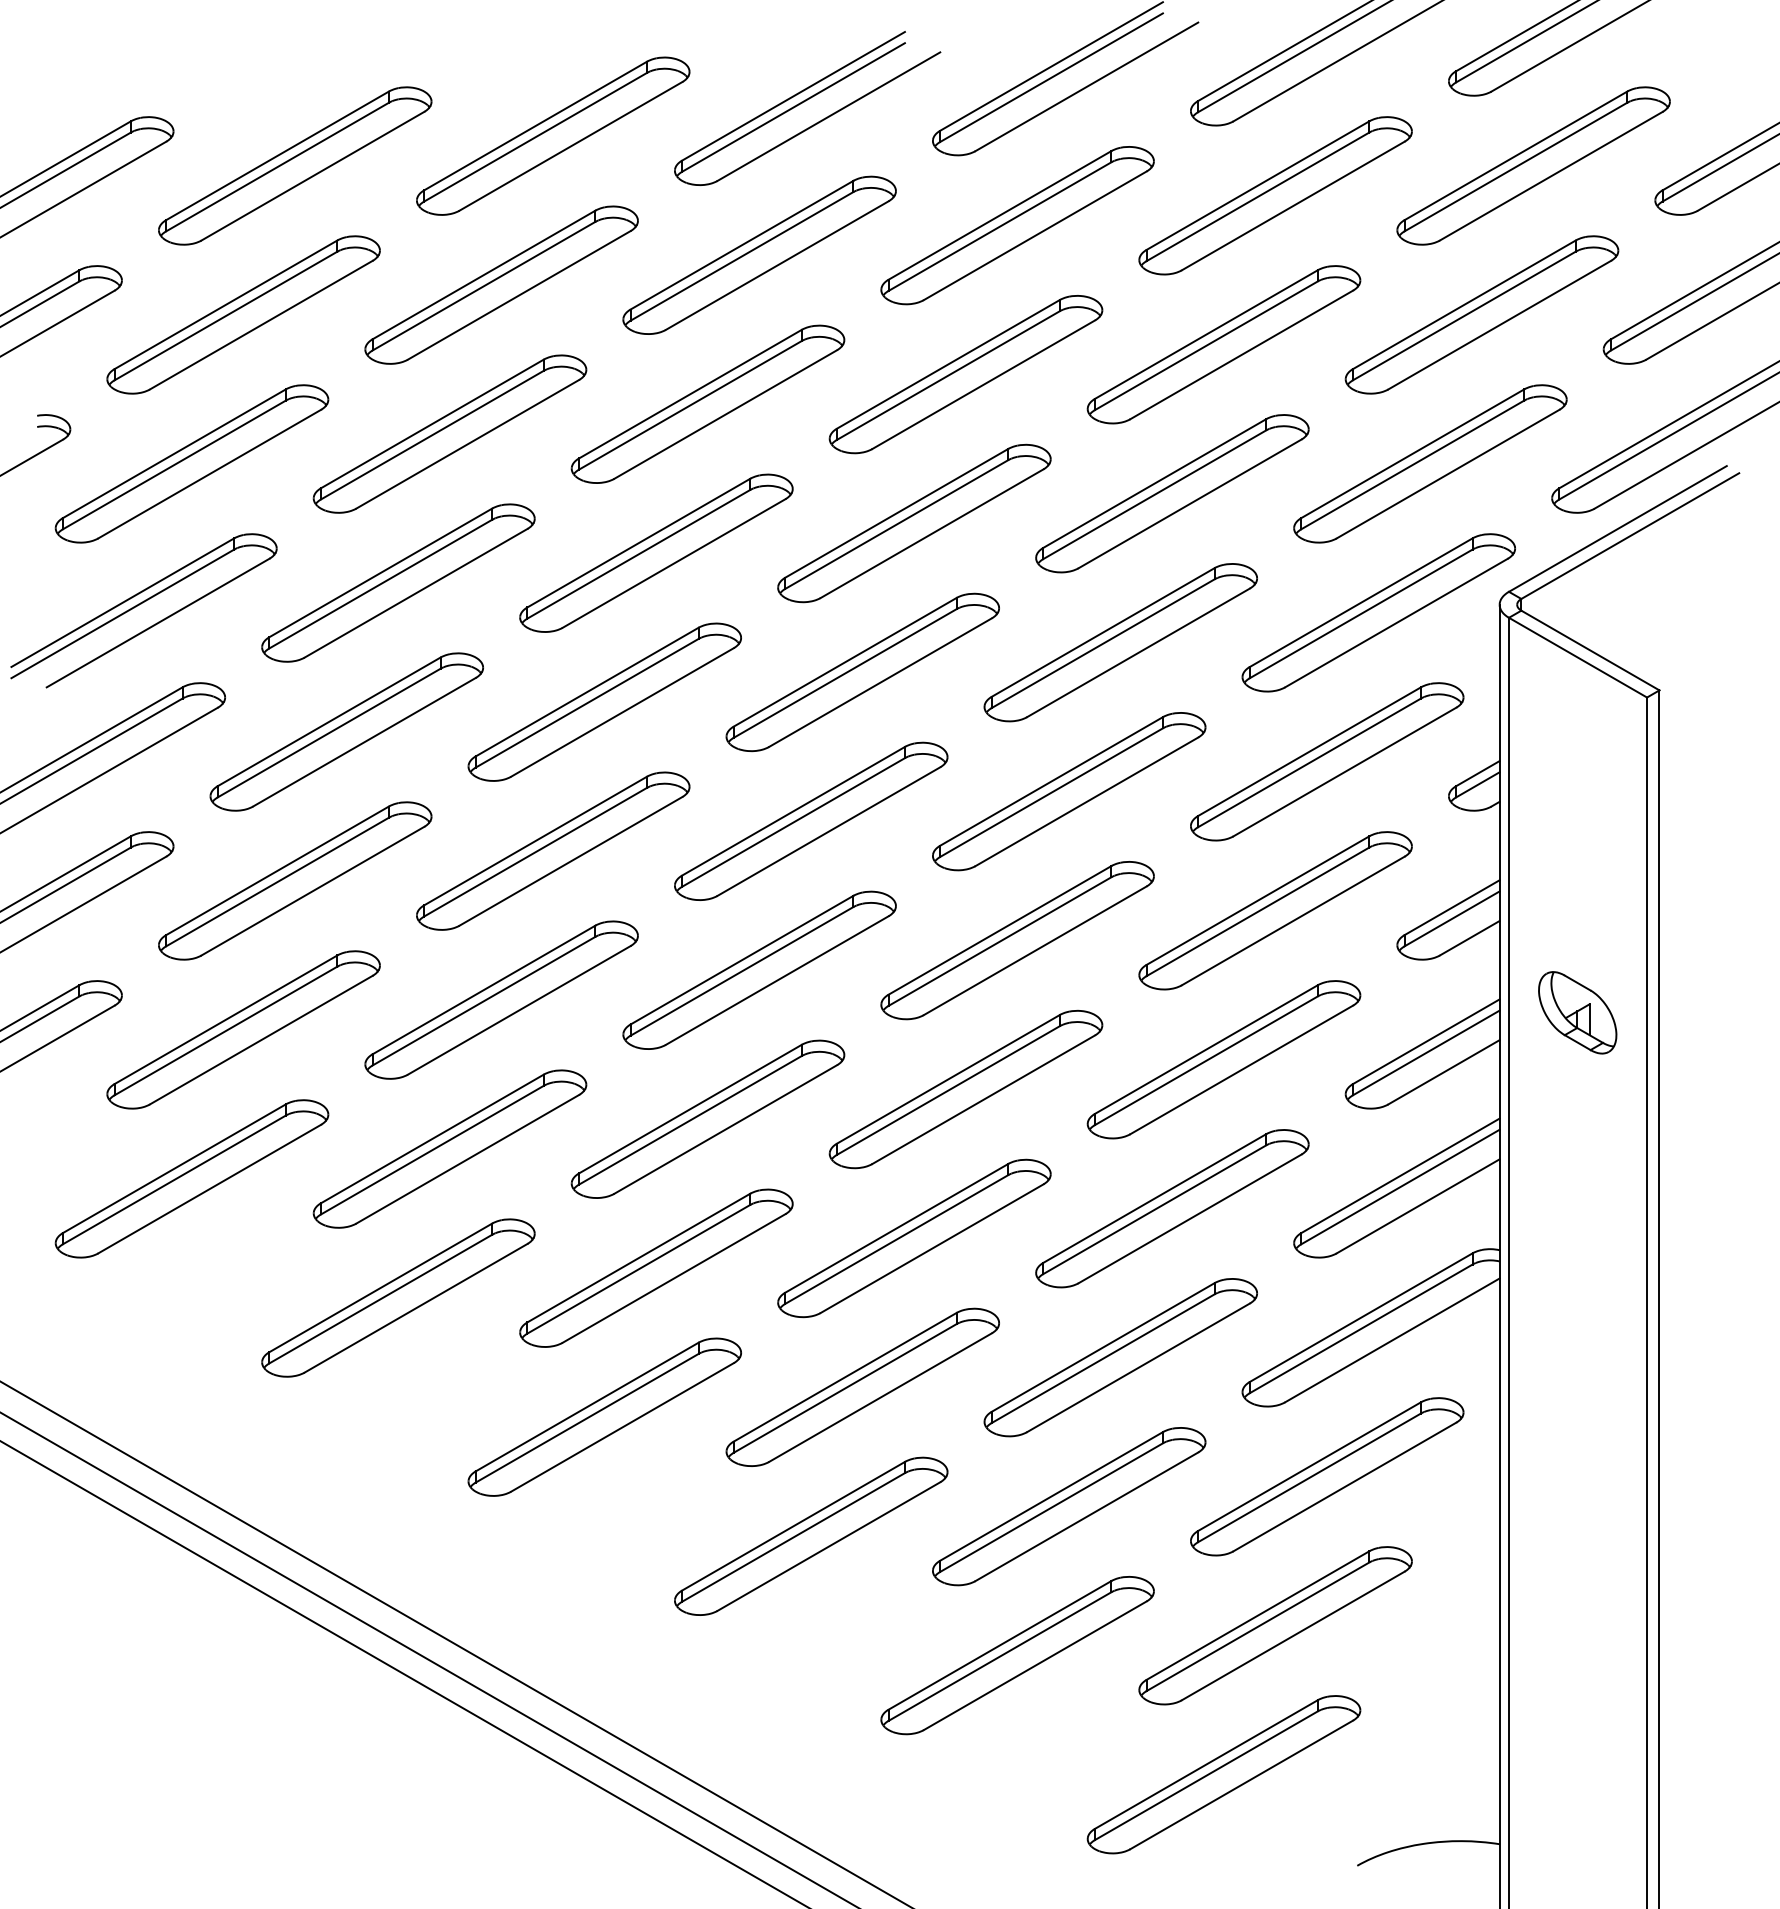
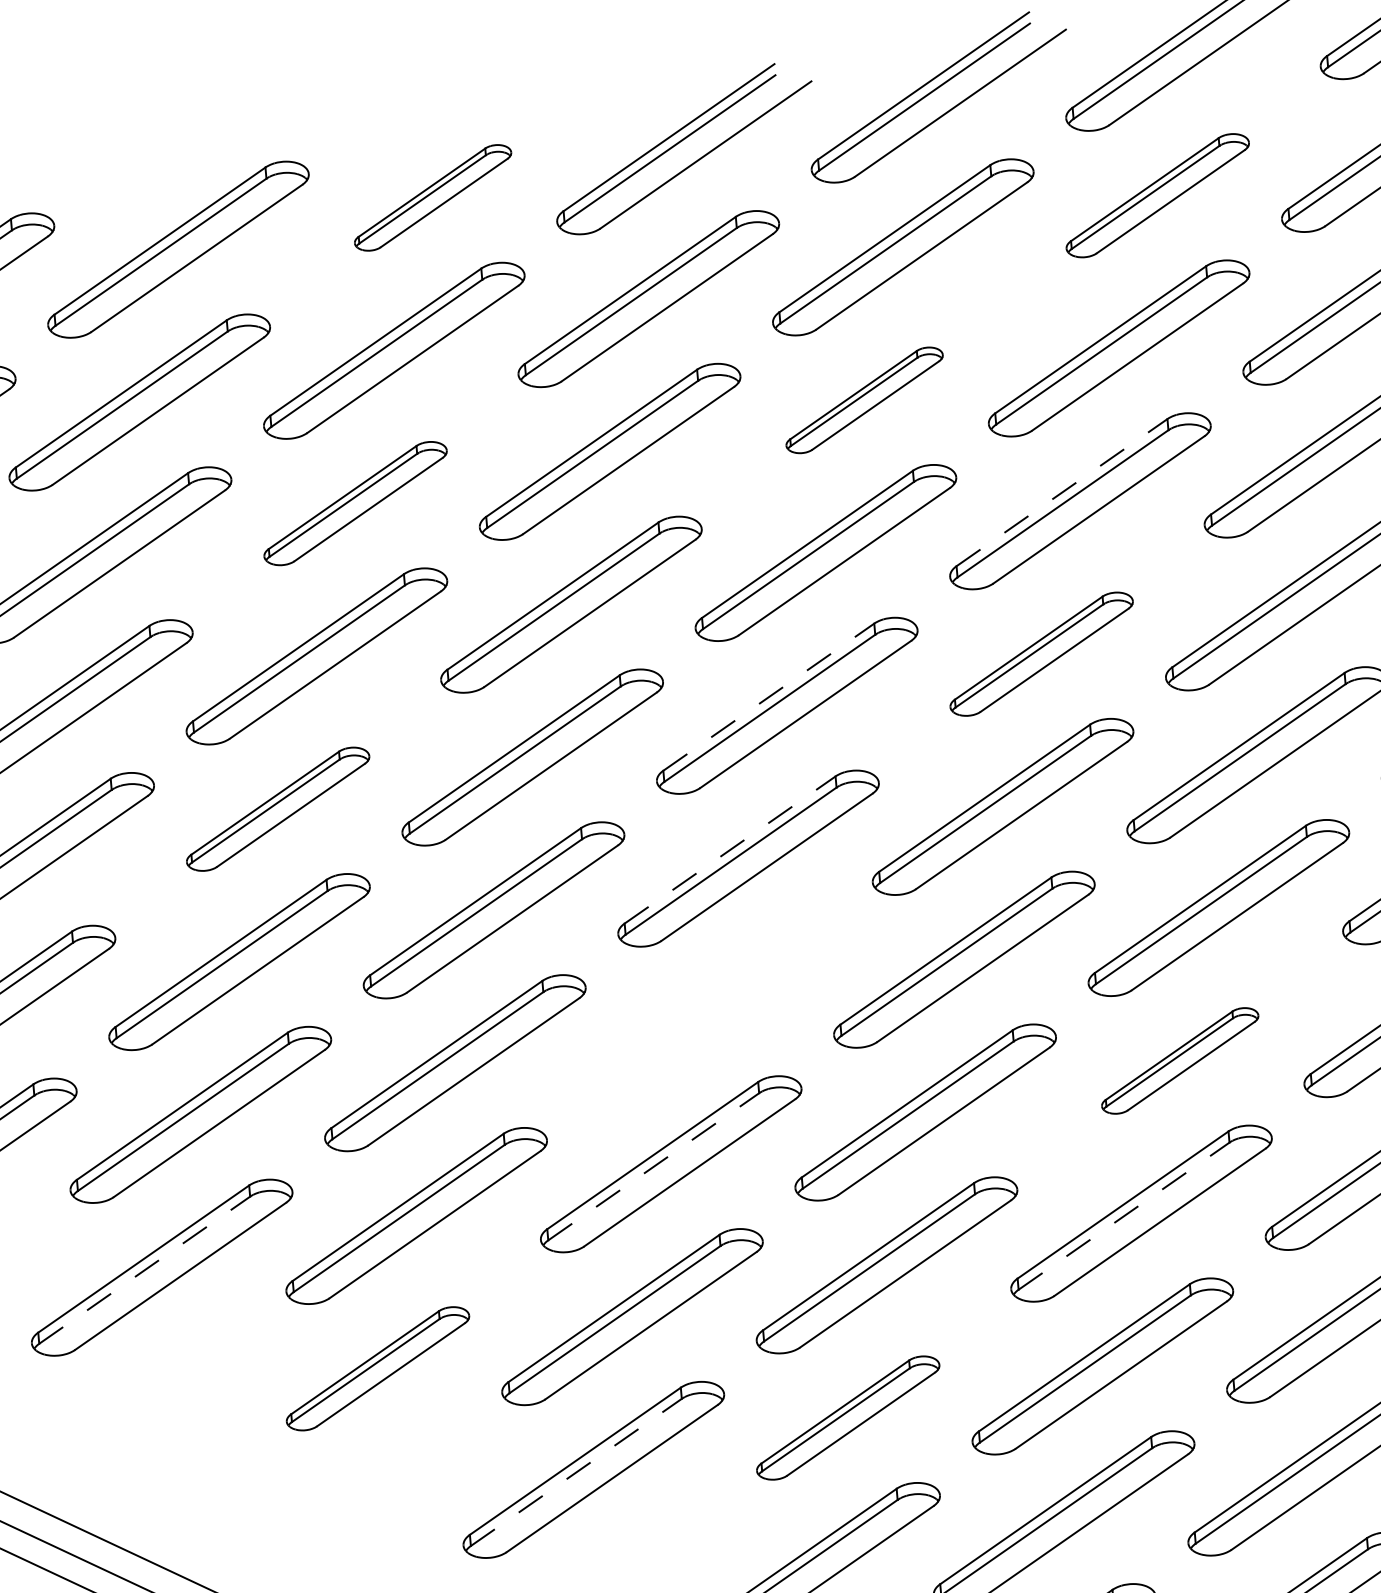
part: (553, 135) -> (433, 197), size x0.6
part: (1275, 195) -> (1157, 195), size x0.7
part: (965, 374) -> (864, 400), size x0.6
part: (449, 433) -> (355, 503), size x0.7
line: (1154, 483) -> (1061, 492), solid -> dashed
part: (1120, 642) -> (1041, 653), size x0.7
line: (845, 662) -> (769, 697), solid -> dashed
part: (346, 731) -> (277, 808), size x0.7
line: (793, 811) -> (730, 850), solid -> dashed
part: (759, 969) -> (709, 1010), removed
part: (1223, 1059) -> (1179, 1060), size x0.6
line: (690, 1120) -> (653, 1166), solid -> dashed
line: (174, 1179) -> (144, 1269), solid -> dashed
line: (1154, 1209) -> (1123, 1215), solid -> dashed
part: (398, 1297) -> (378, 1368), size x0.7
part: (862, 1386) -> (847, 1417), size x0.7
line: (587, 1418) -> (576, 1472), solid -> dashed

